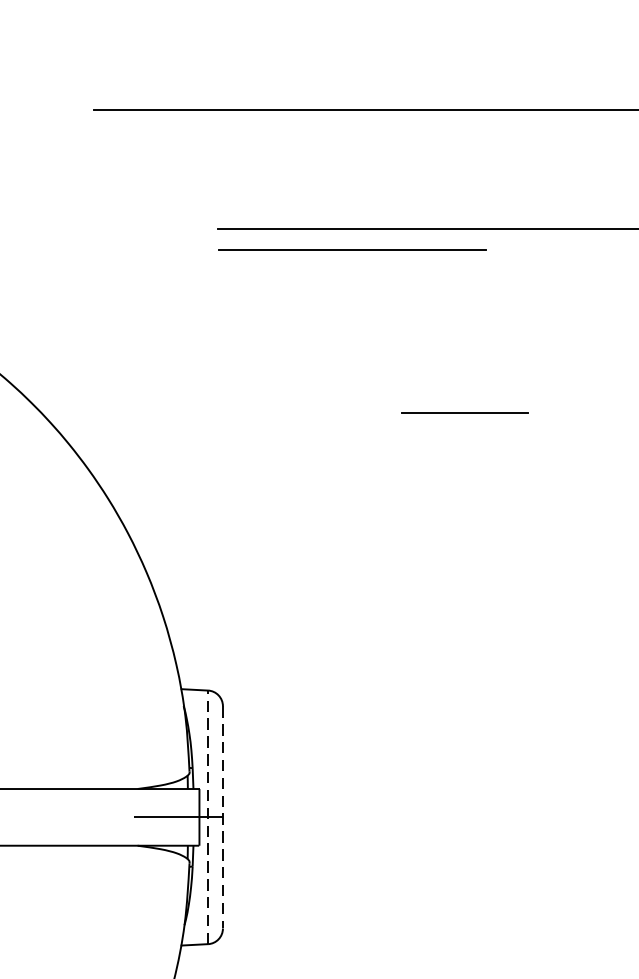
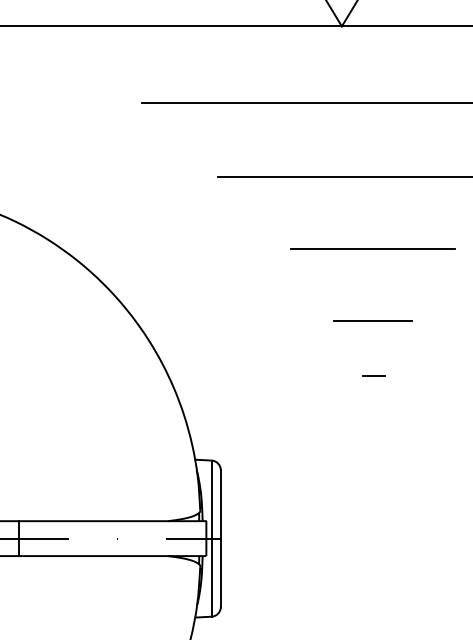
line: (352, 248) -> (372, 248), moved
line: (464, 411) -> (372, 320), moved
line: (470, 552) -> (373, 375), added
line: (207, 817) -> (211, 538), dashed -> solid
line: (222, 818) -> (220, 539), dashed -> solid

